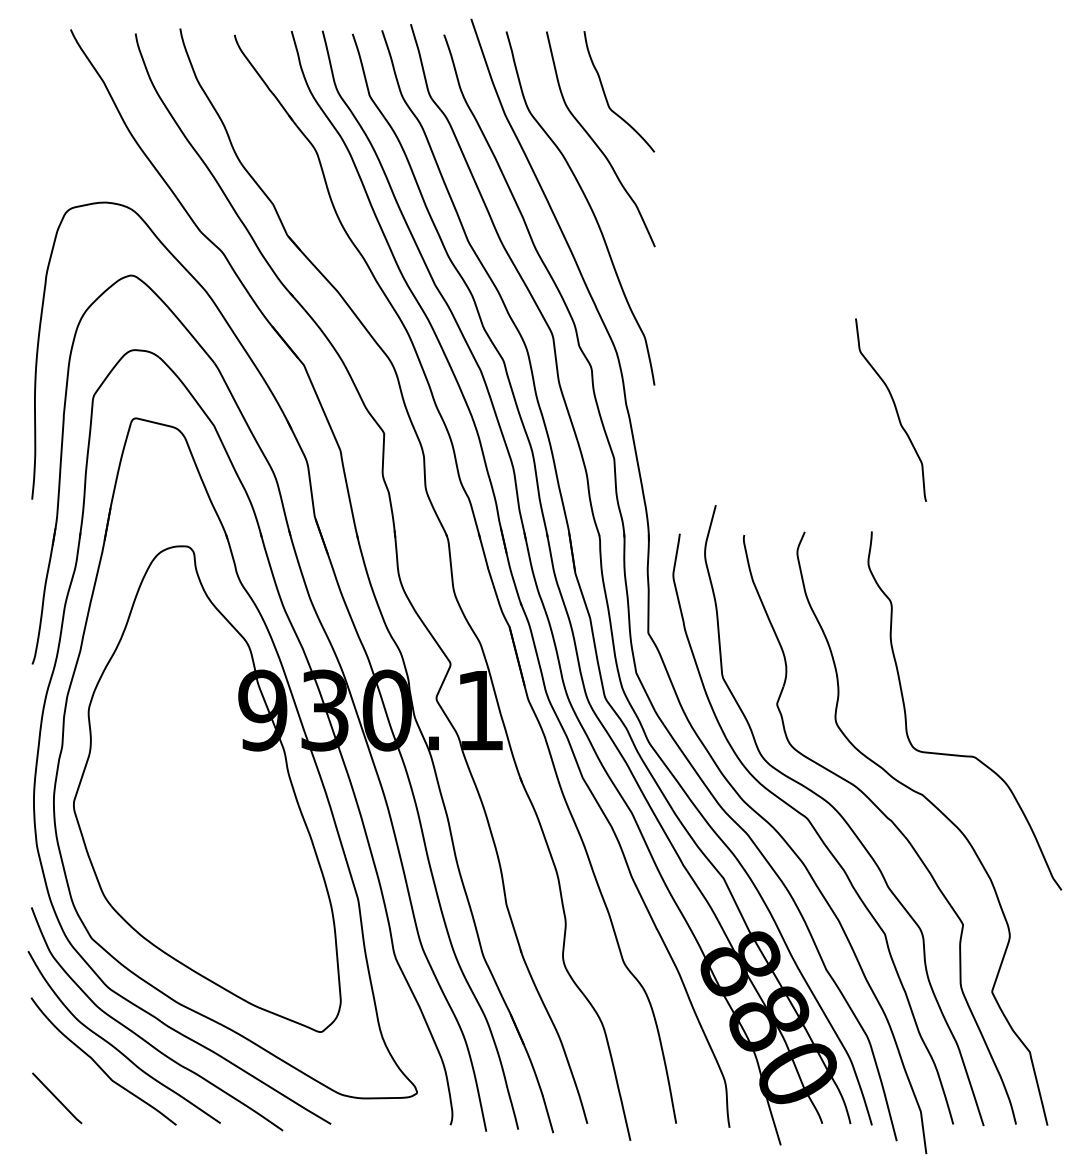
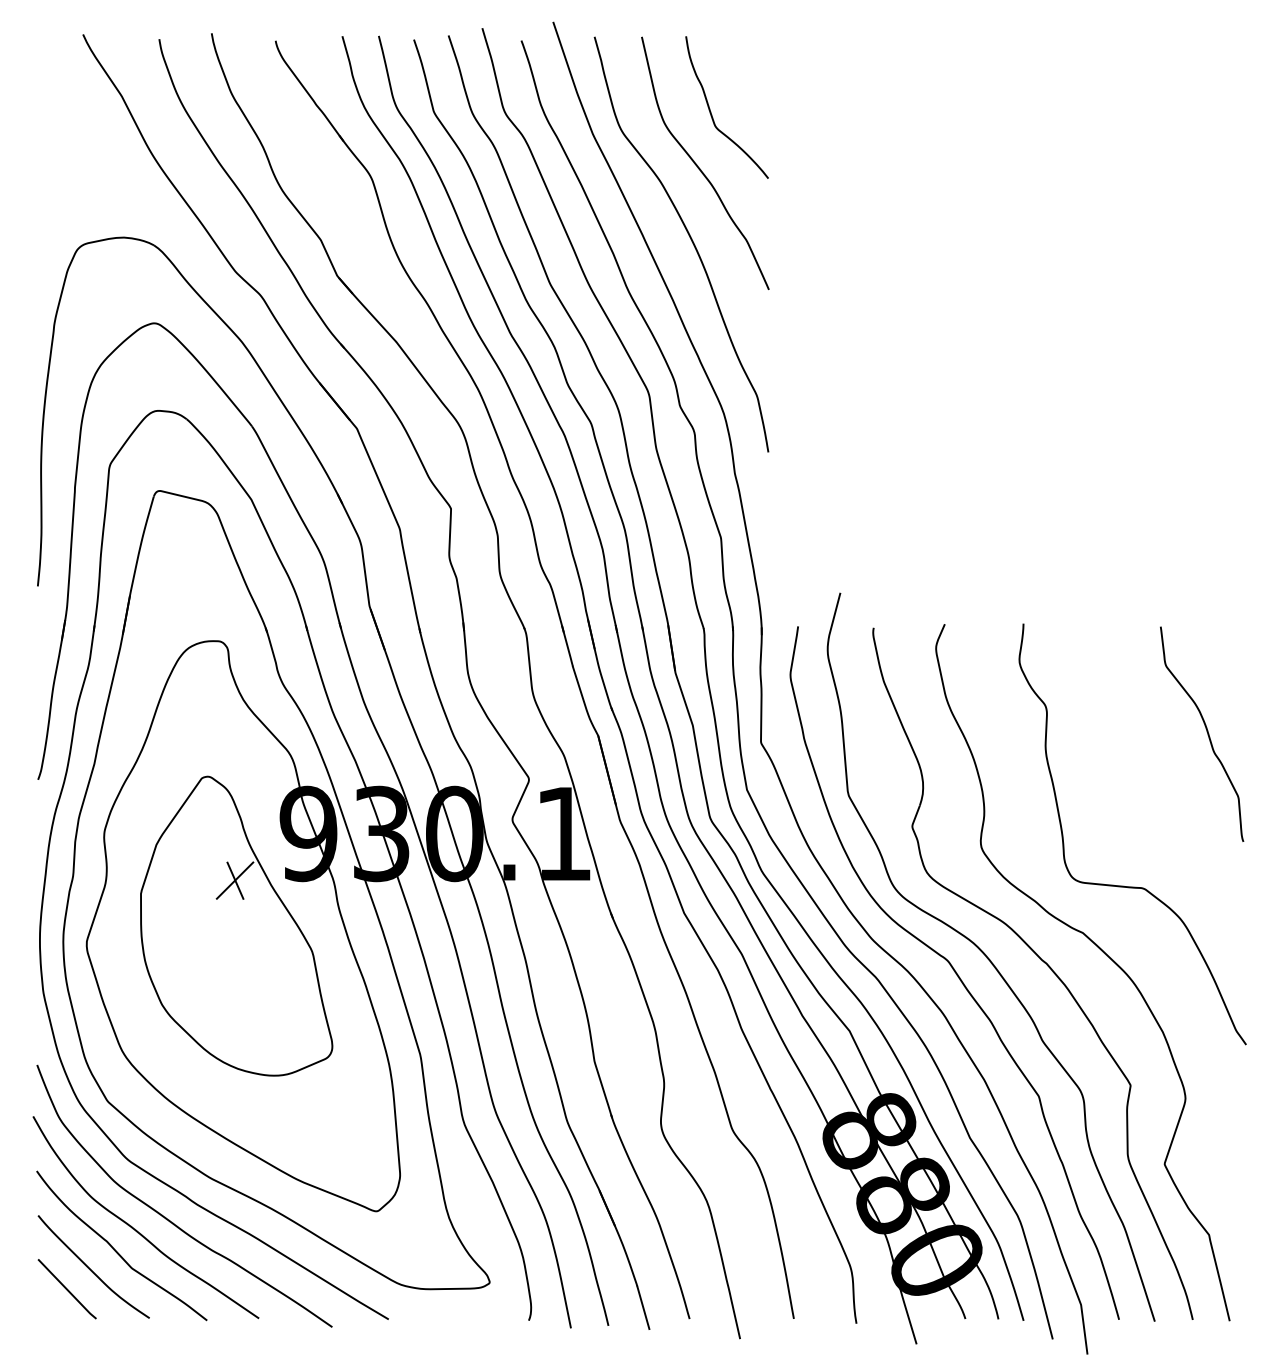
curve: (894, 408) -> (1206, 732), moved
part: (201, 788) -> (236, 925), added
curve: (77, 1080) -> (90, 1268), added

